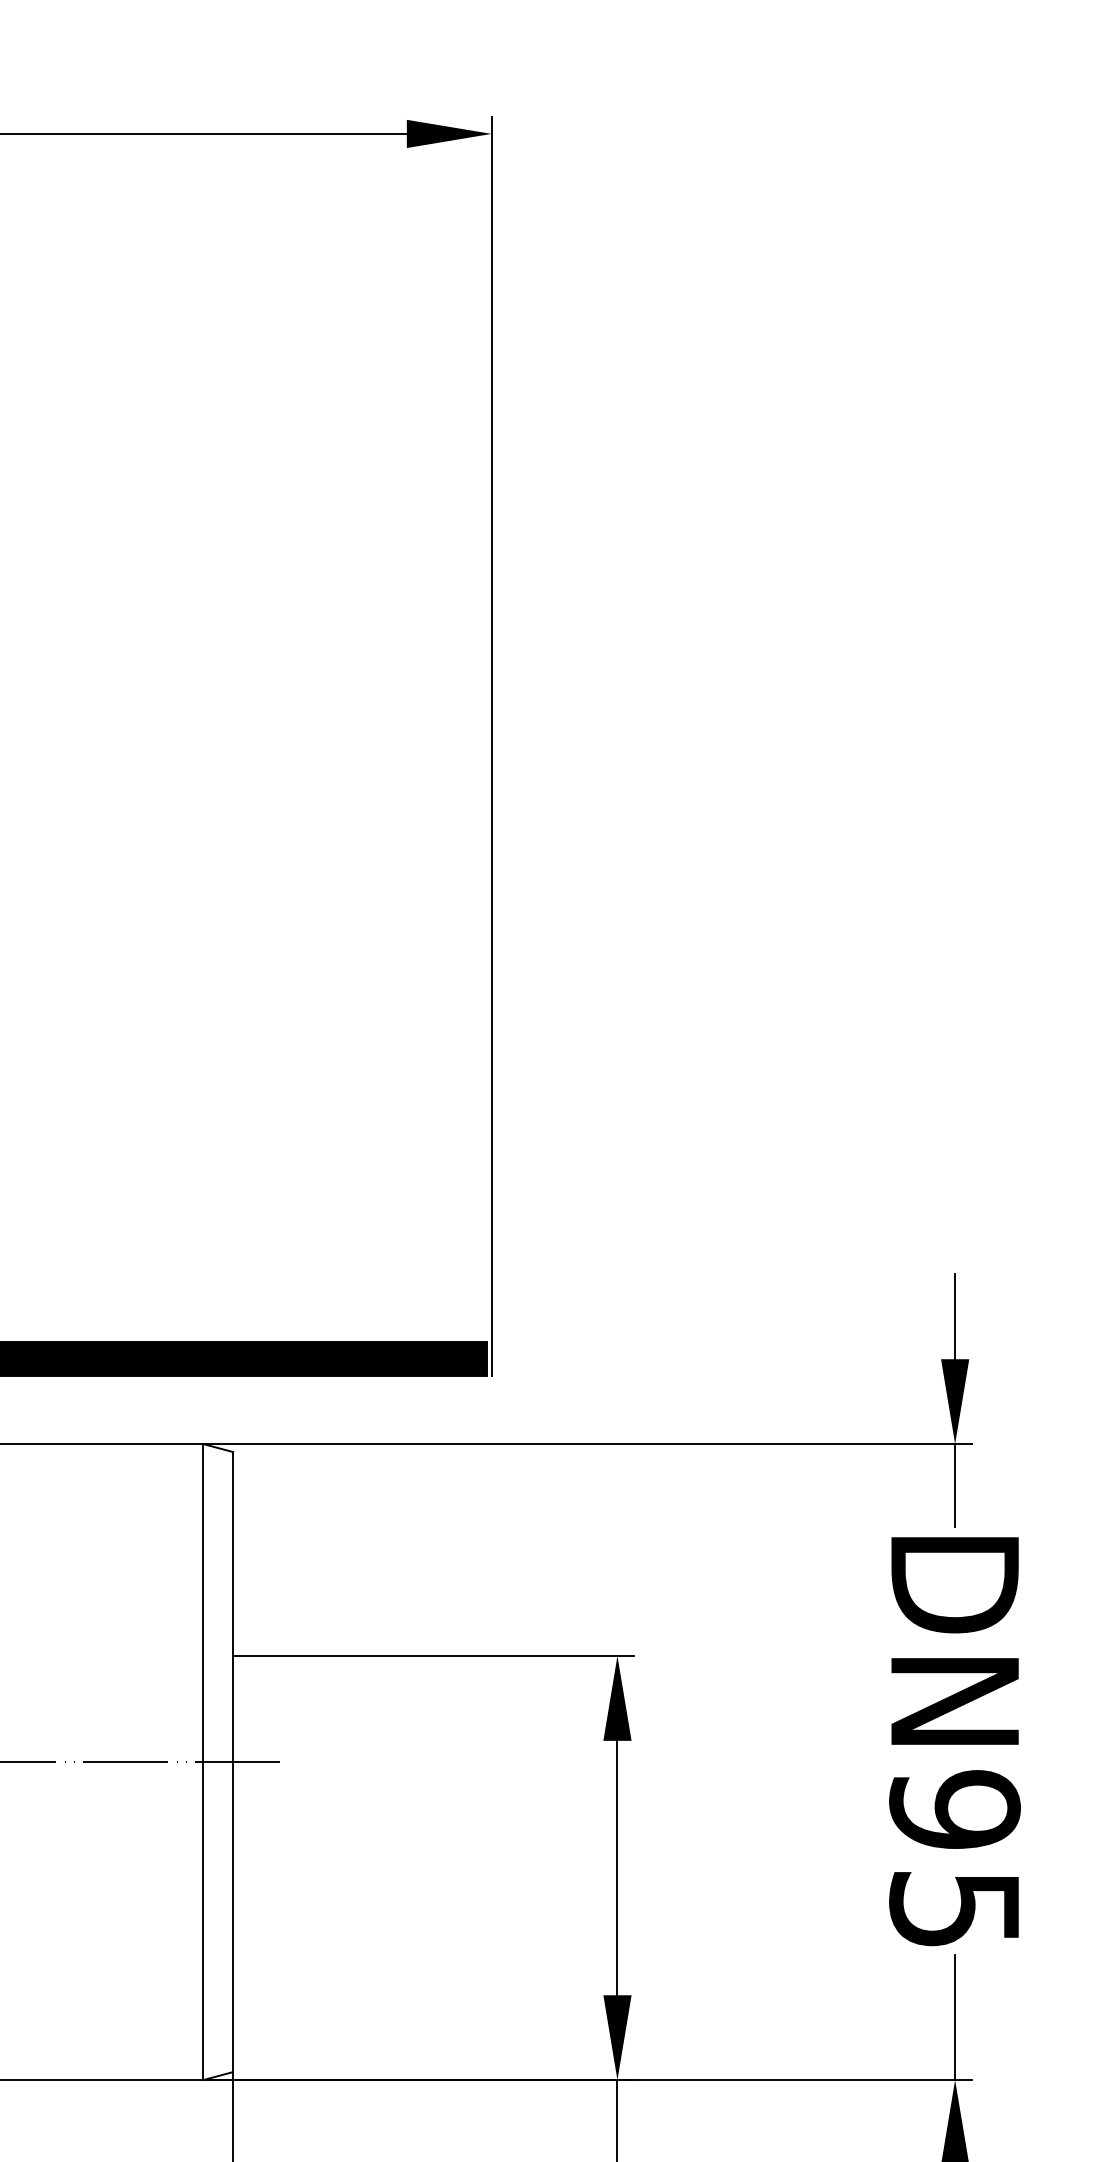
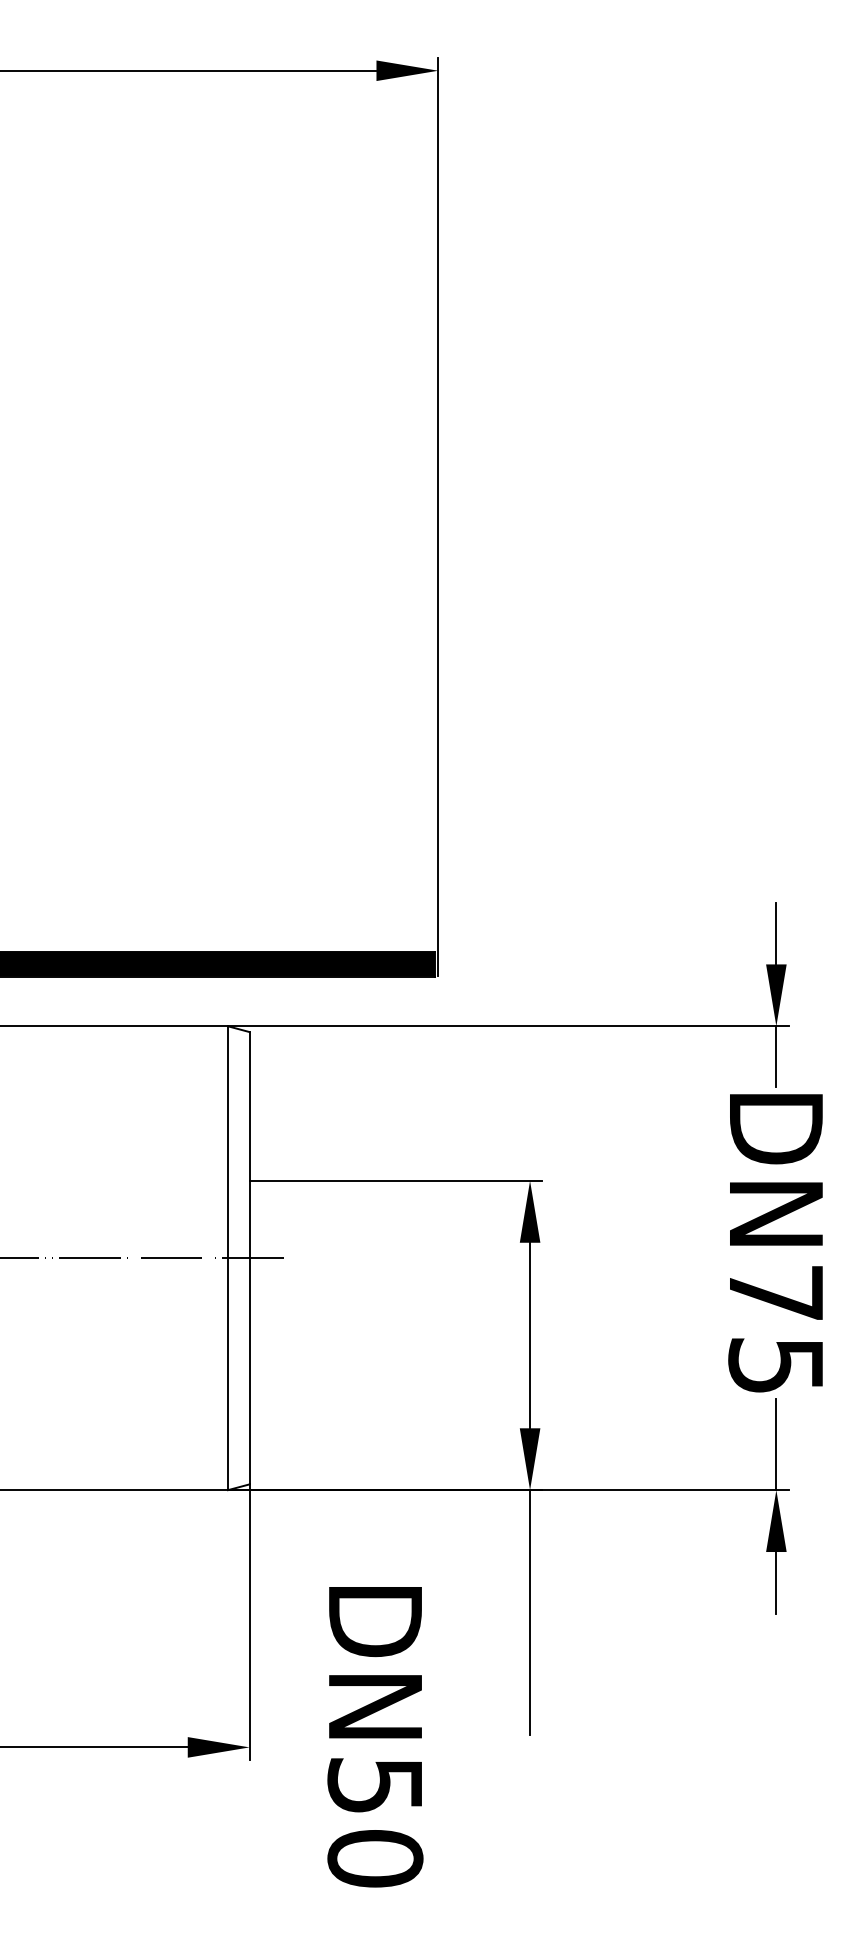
text: (955, 1809) -> (776, 1292), DN95 -> DN75

